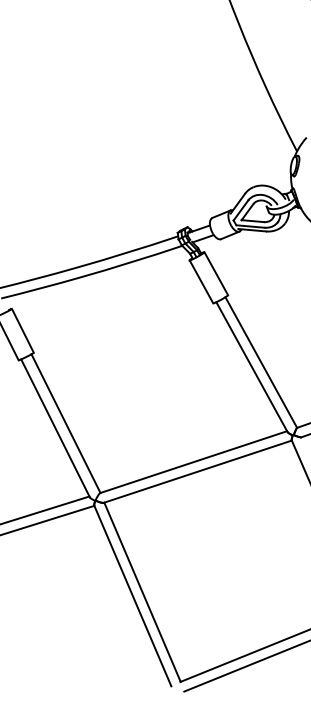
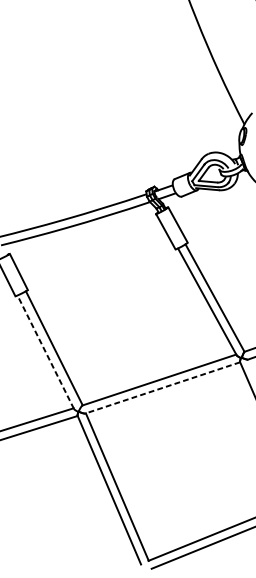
line: (55, 427) -> (45, 351), solid -> dashed
line: (197, 471) -> (162, 387), solid -> dashed

